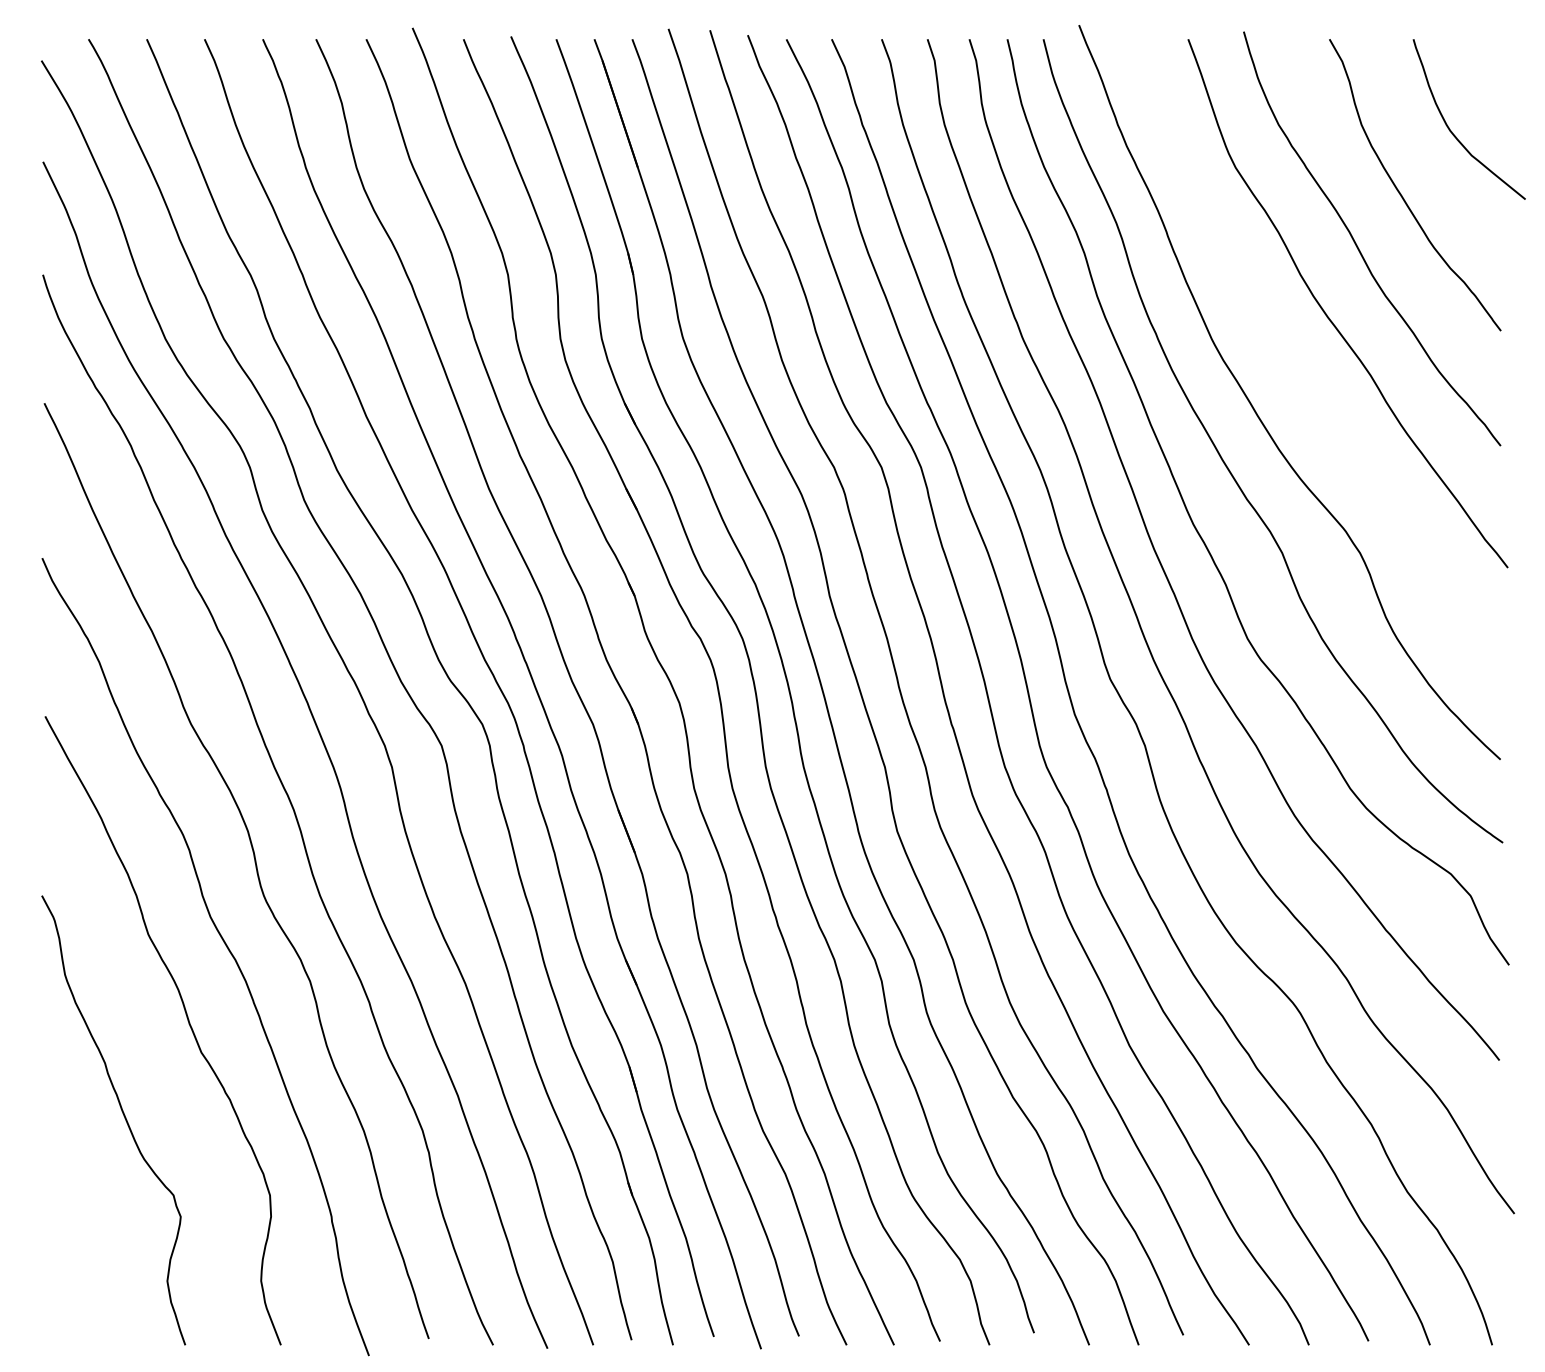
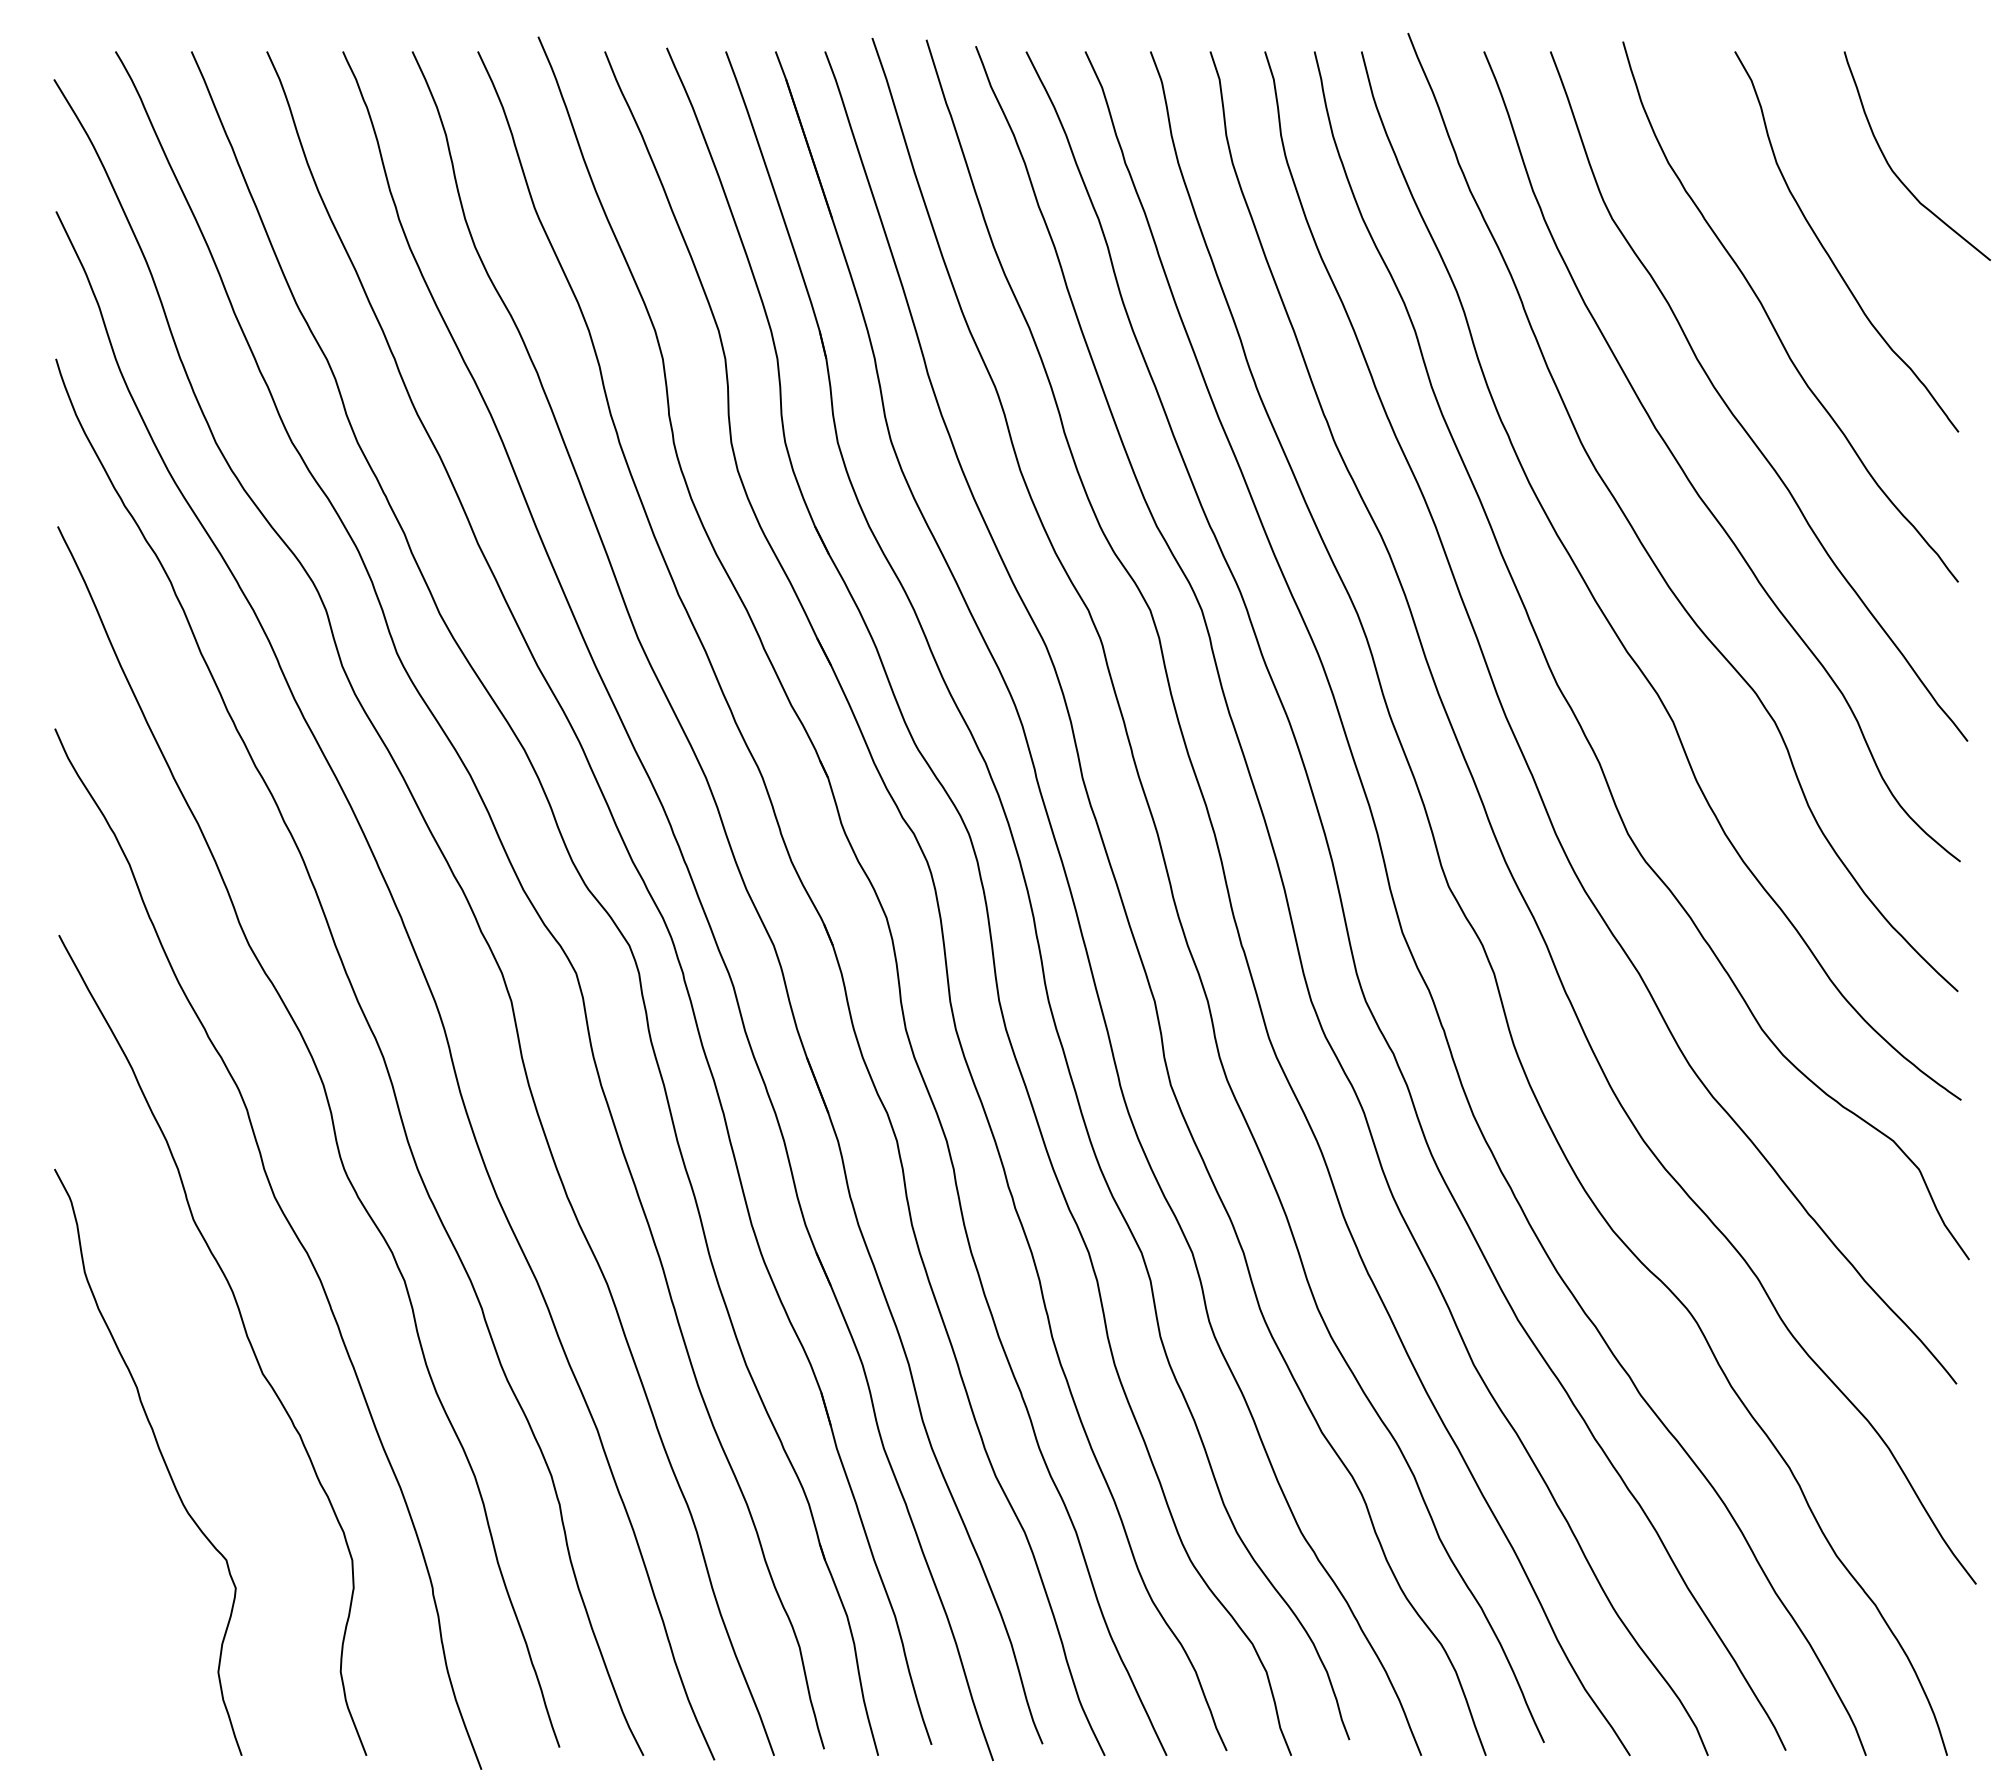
curve: (1293, 365) -> (1688, 477), added

